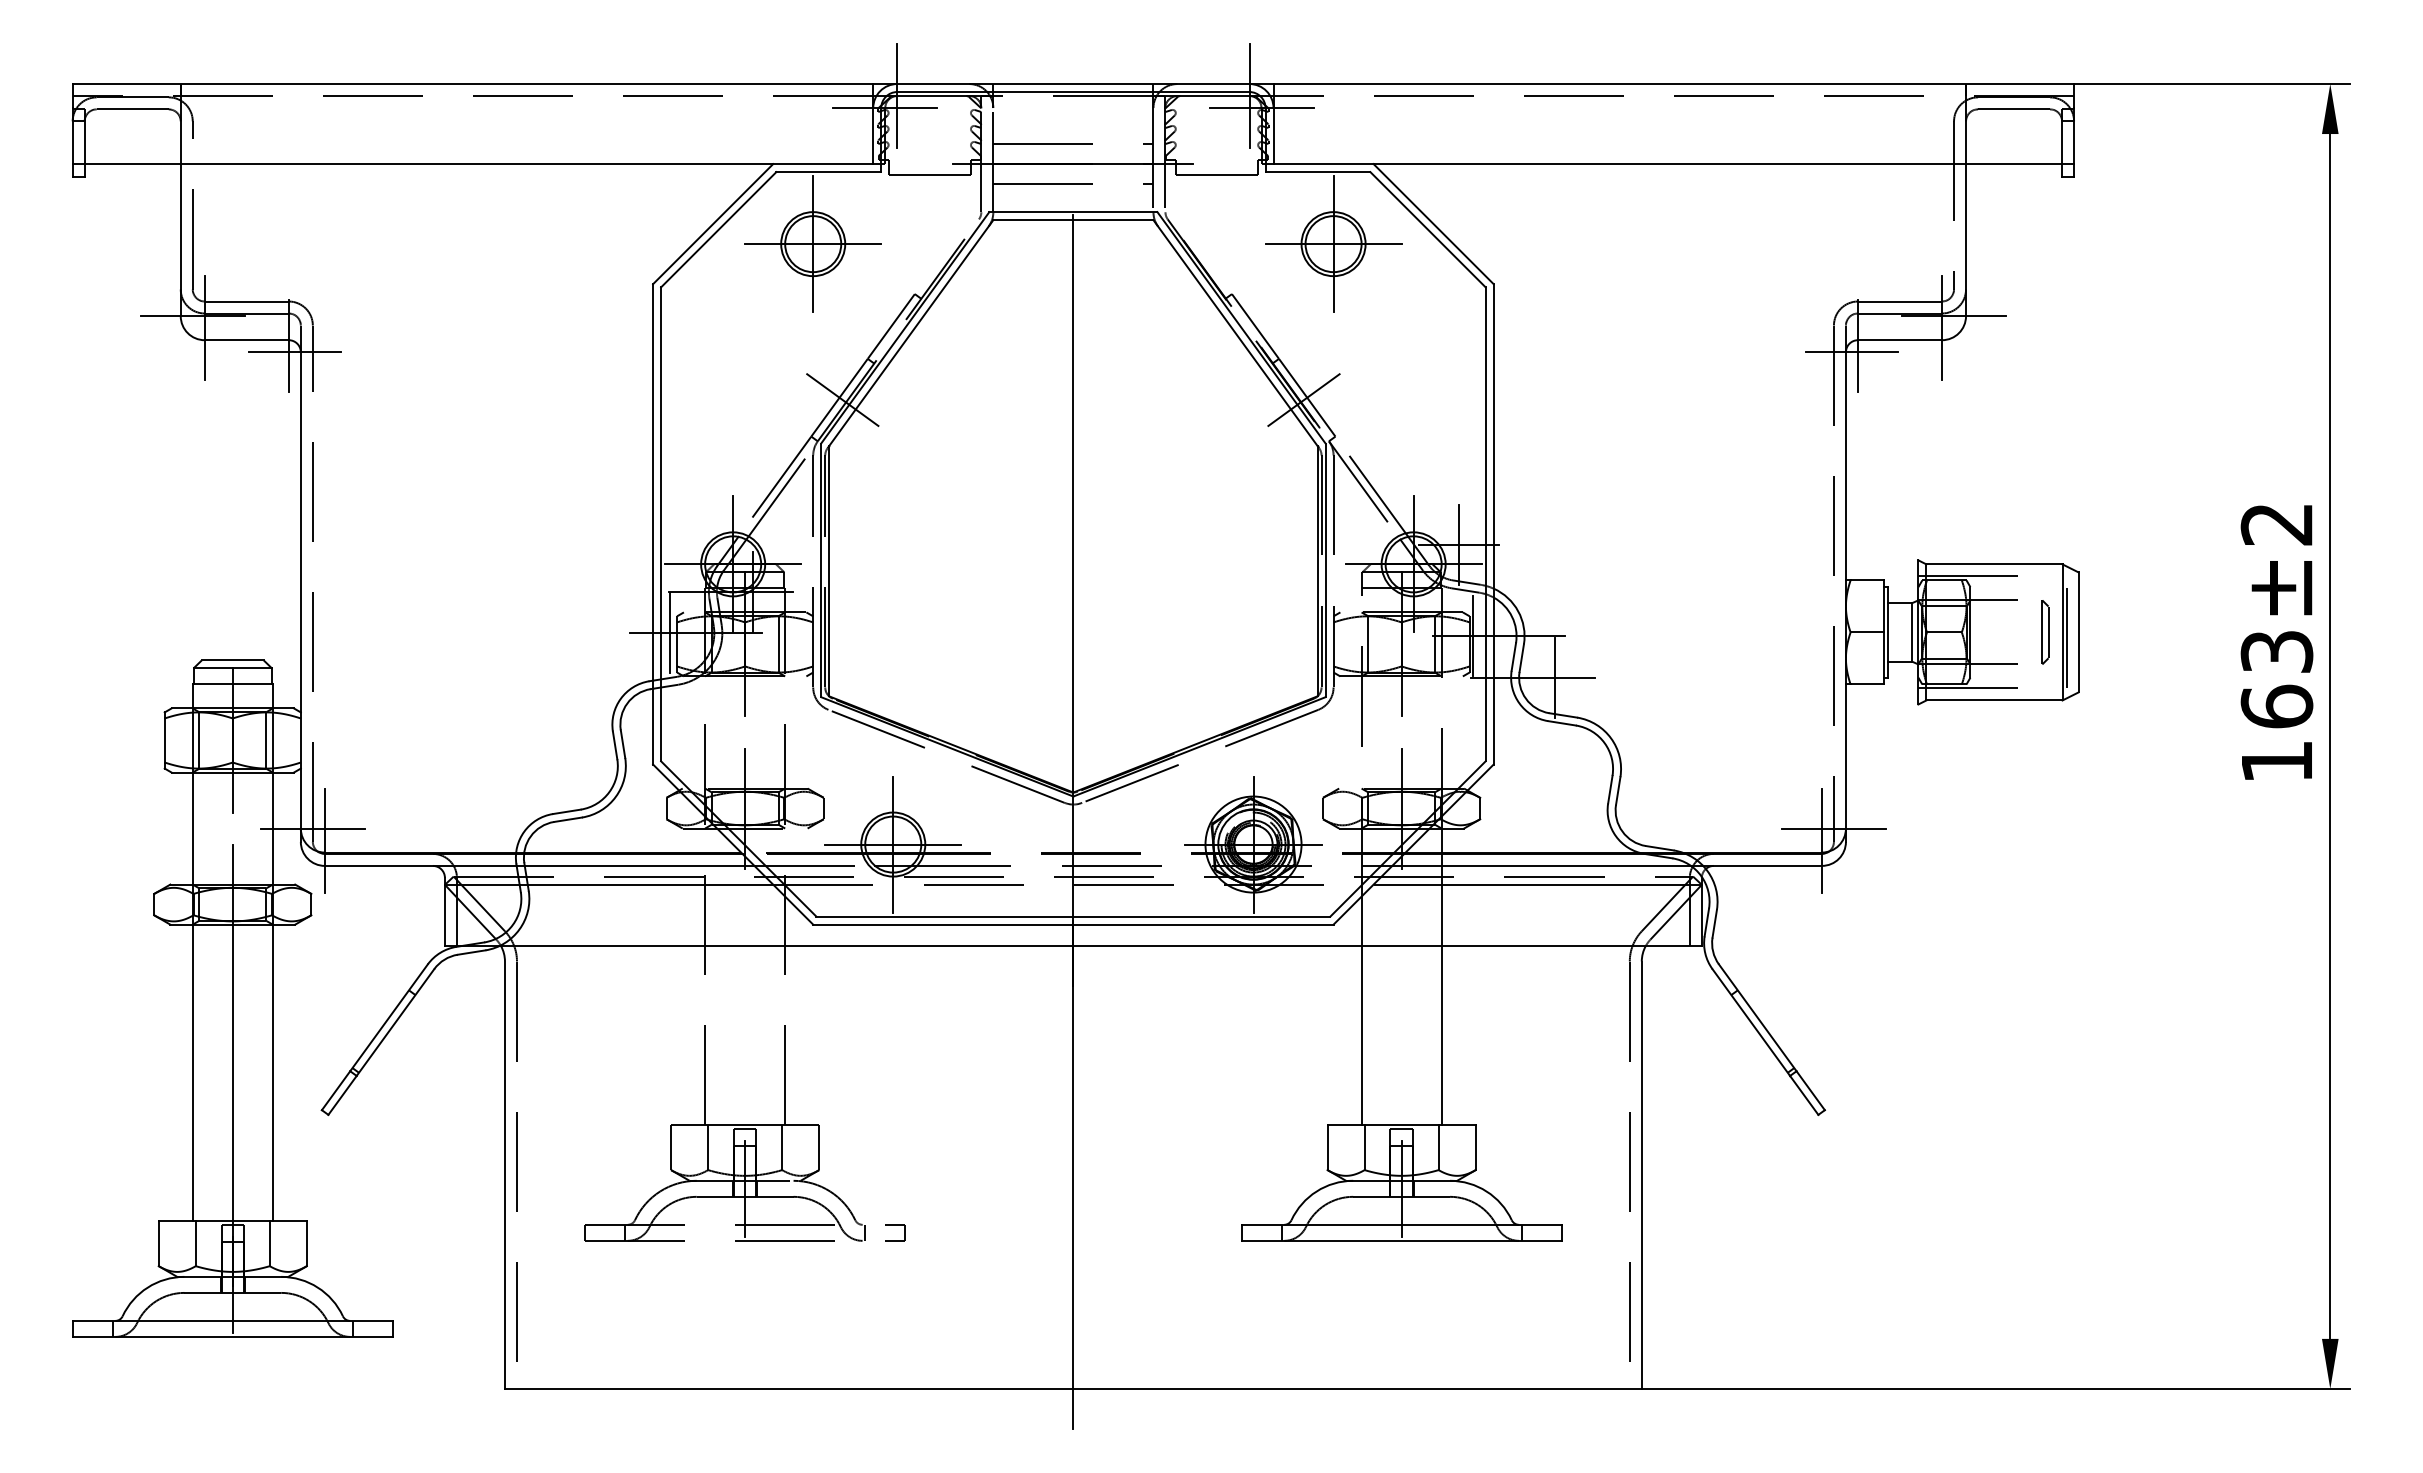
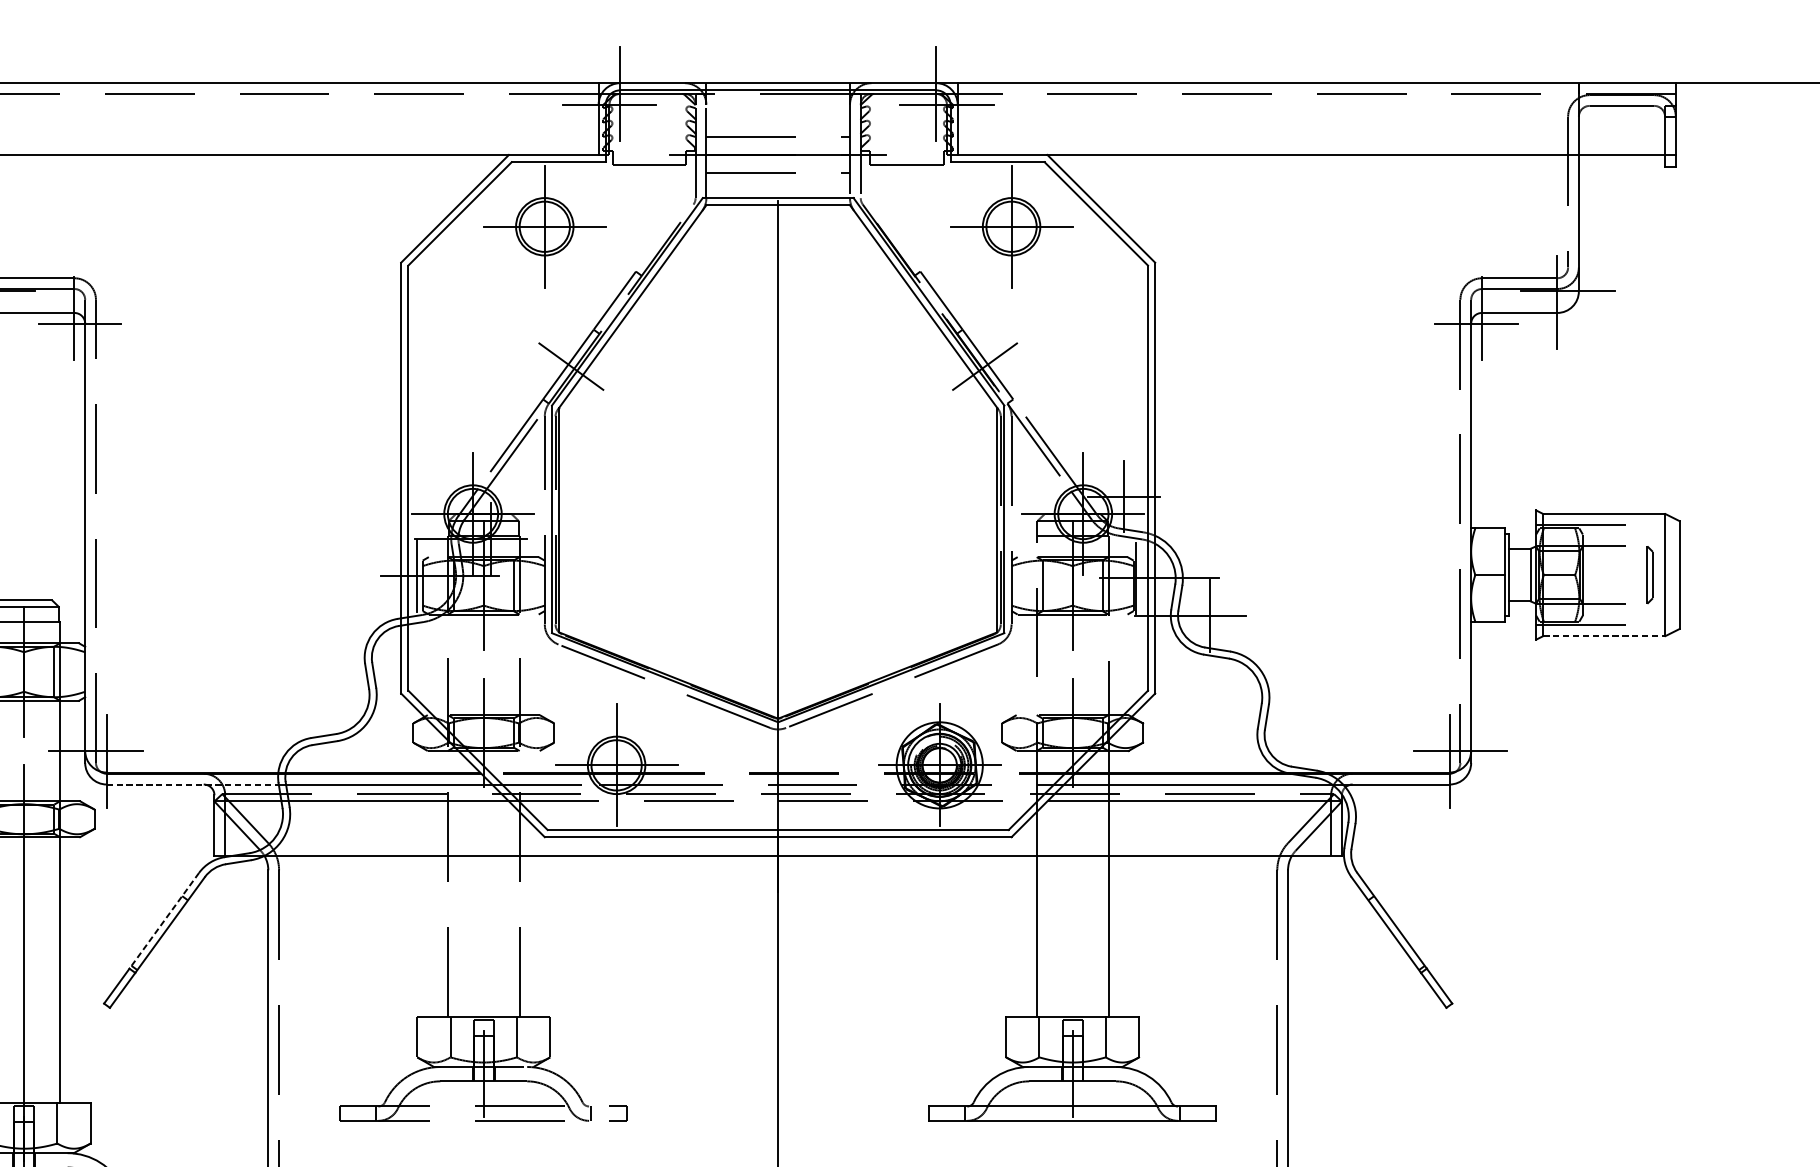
line: (2066, 632) -> (1669, 575), removed
line: (1994, 700) -> (1604, 636), solid -> dashed
line: (420, 865) -> (192, 784), solid -> dashed
line: (389, 1017) -> (164, 920), solid -> dashed

